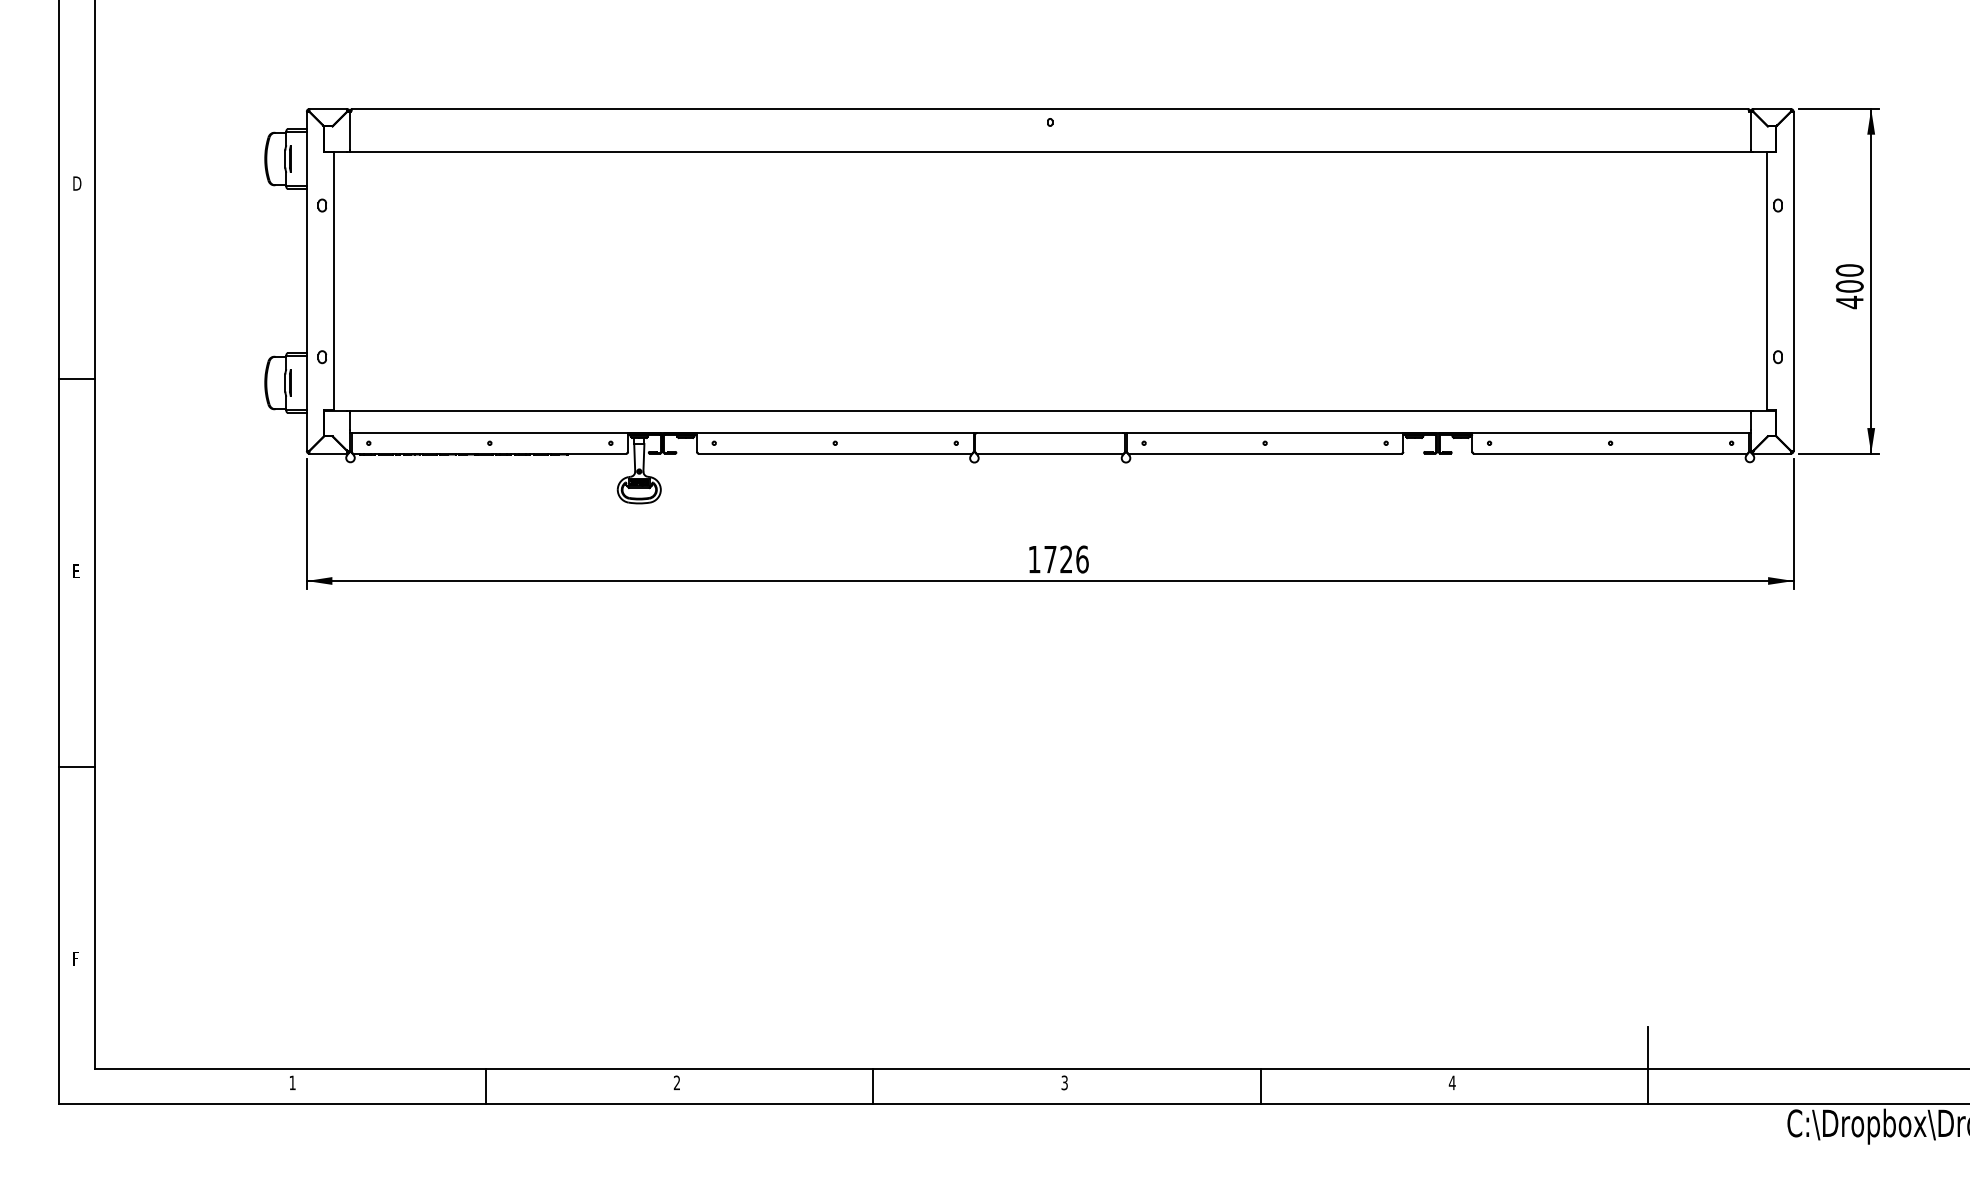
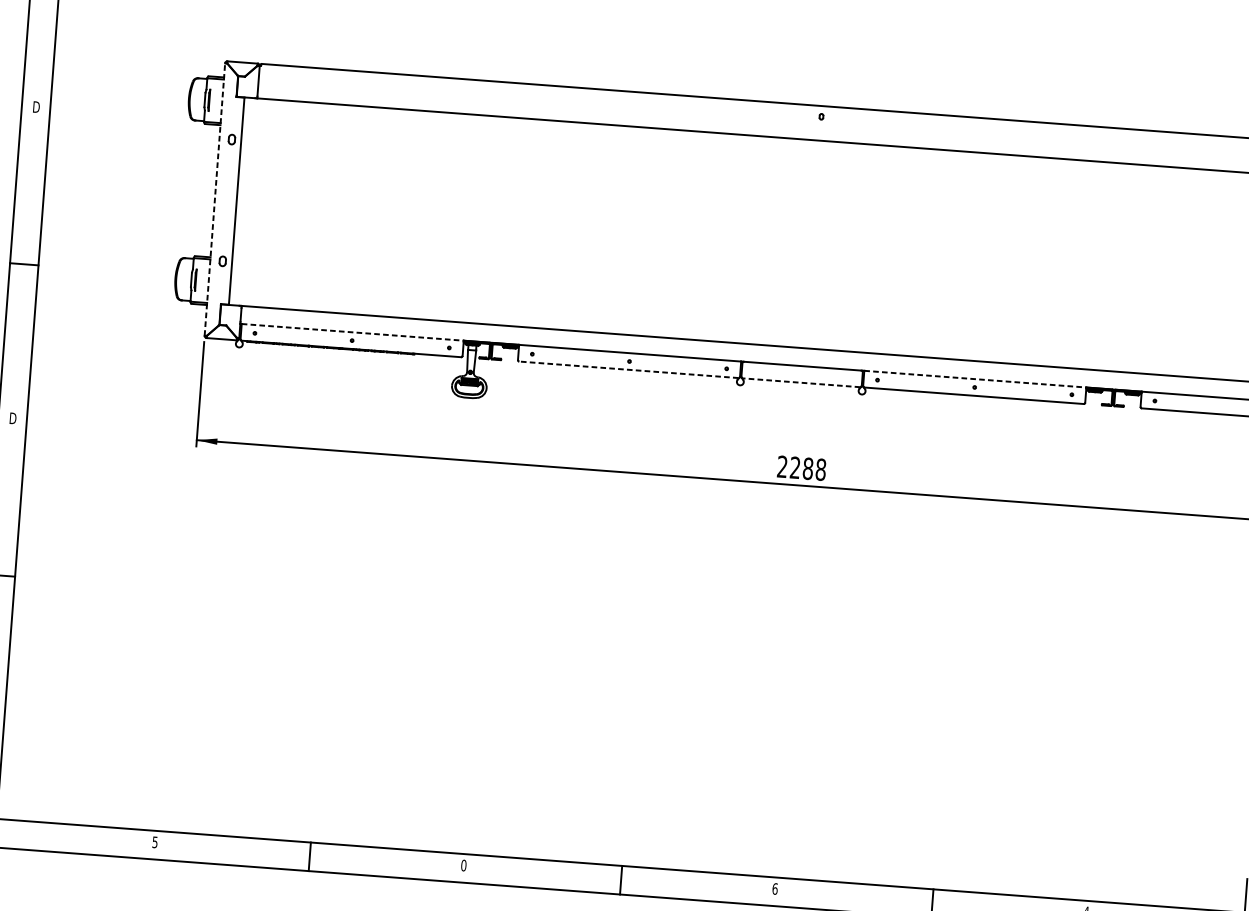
line: (306, 281) -> (214, 199), solid -> dashed
line: (490, 432) -> (353, 332), solid -> dashed
line: (1265, 432) -> (975, 378), solid -> dashed
line: (835, 453) -> (629, 369), solid -> dashed
line: (1049, 453) -> (800, 382), solid -> dashed
text: (1058, 559) -> (801, 468), 1726 -> 2288
text: (77, 571) -> (13, 418), E -> D
text: (292, 1082) -> (155, 842), 1 -> 5
text: (676, 1082) -> (463, 865), 2 -> 0
text: (1064, 1082) -> (775, 888), 3 -> 6

